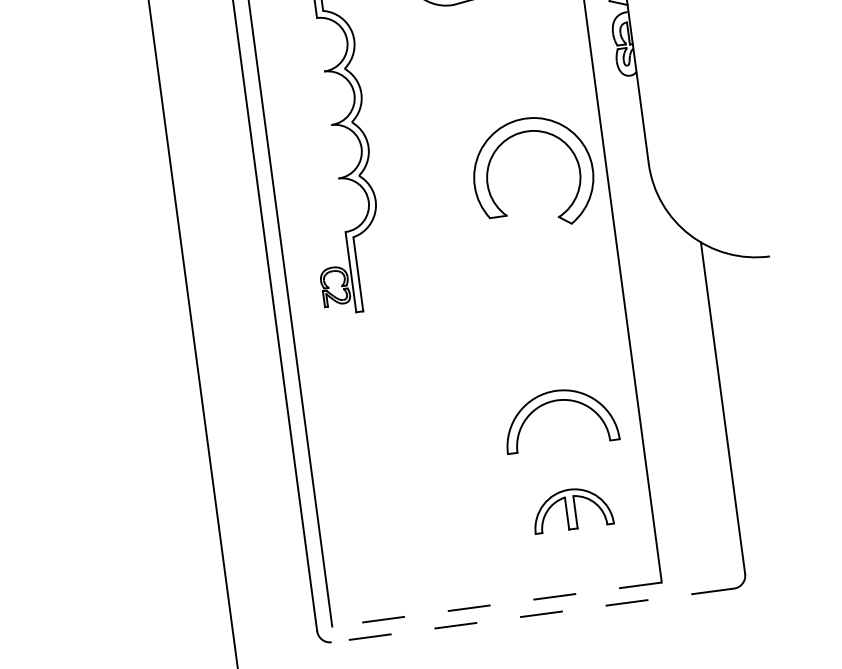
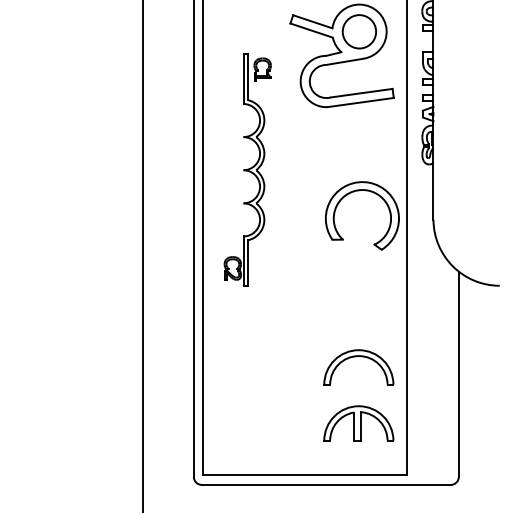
part: (571, 509) -> (358, 423), size x1.43
line: (495, 604) -> (304, 475), dashed -> solid
line: (533, 614) -> (326, 484), dashed -> solid

